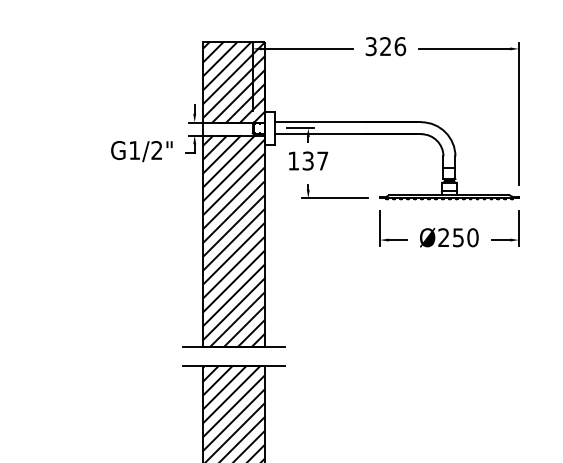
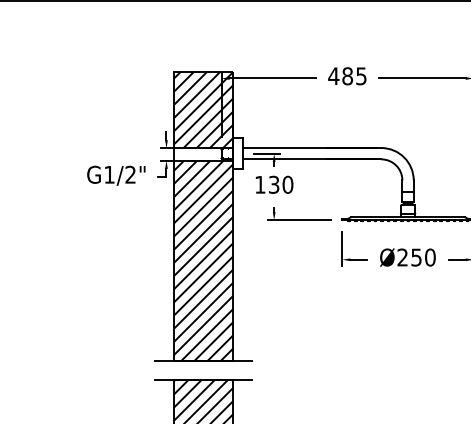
text: (385, 46) -> (347, 76), 326 -> 485
text: (322, 160) -> (287, 184), 137 -> 130

